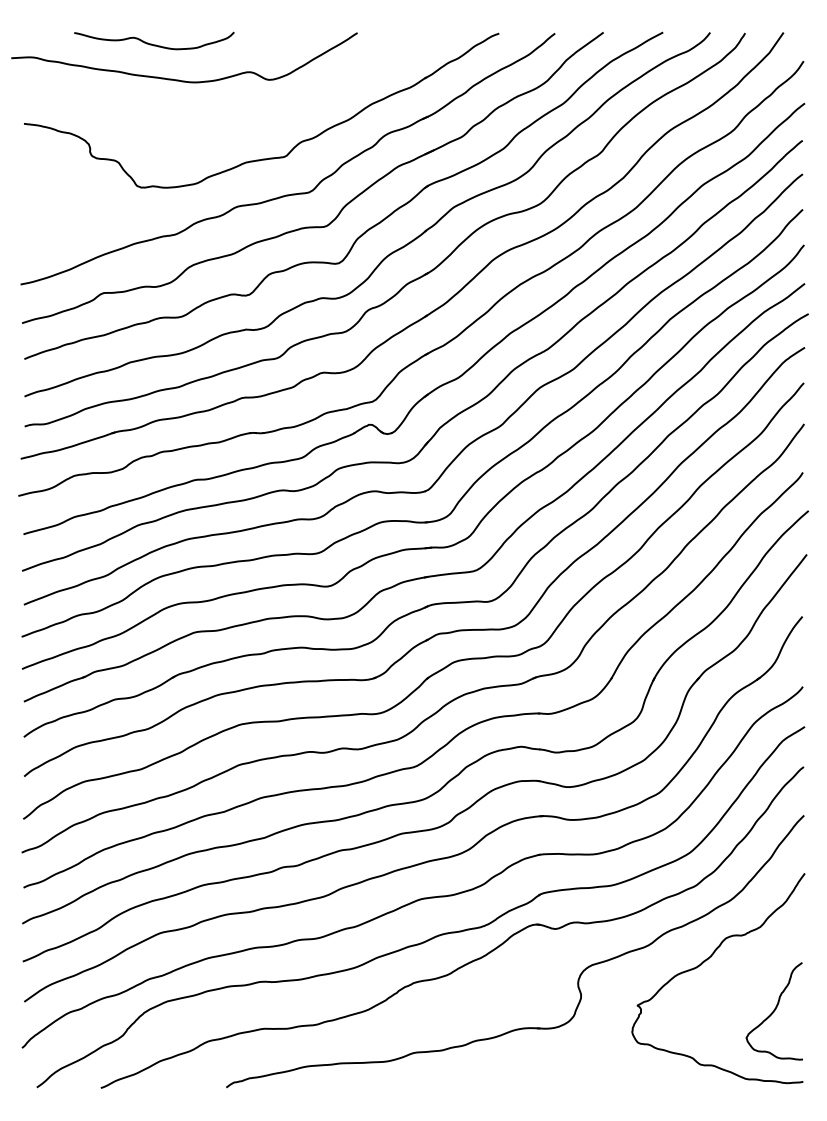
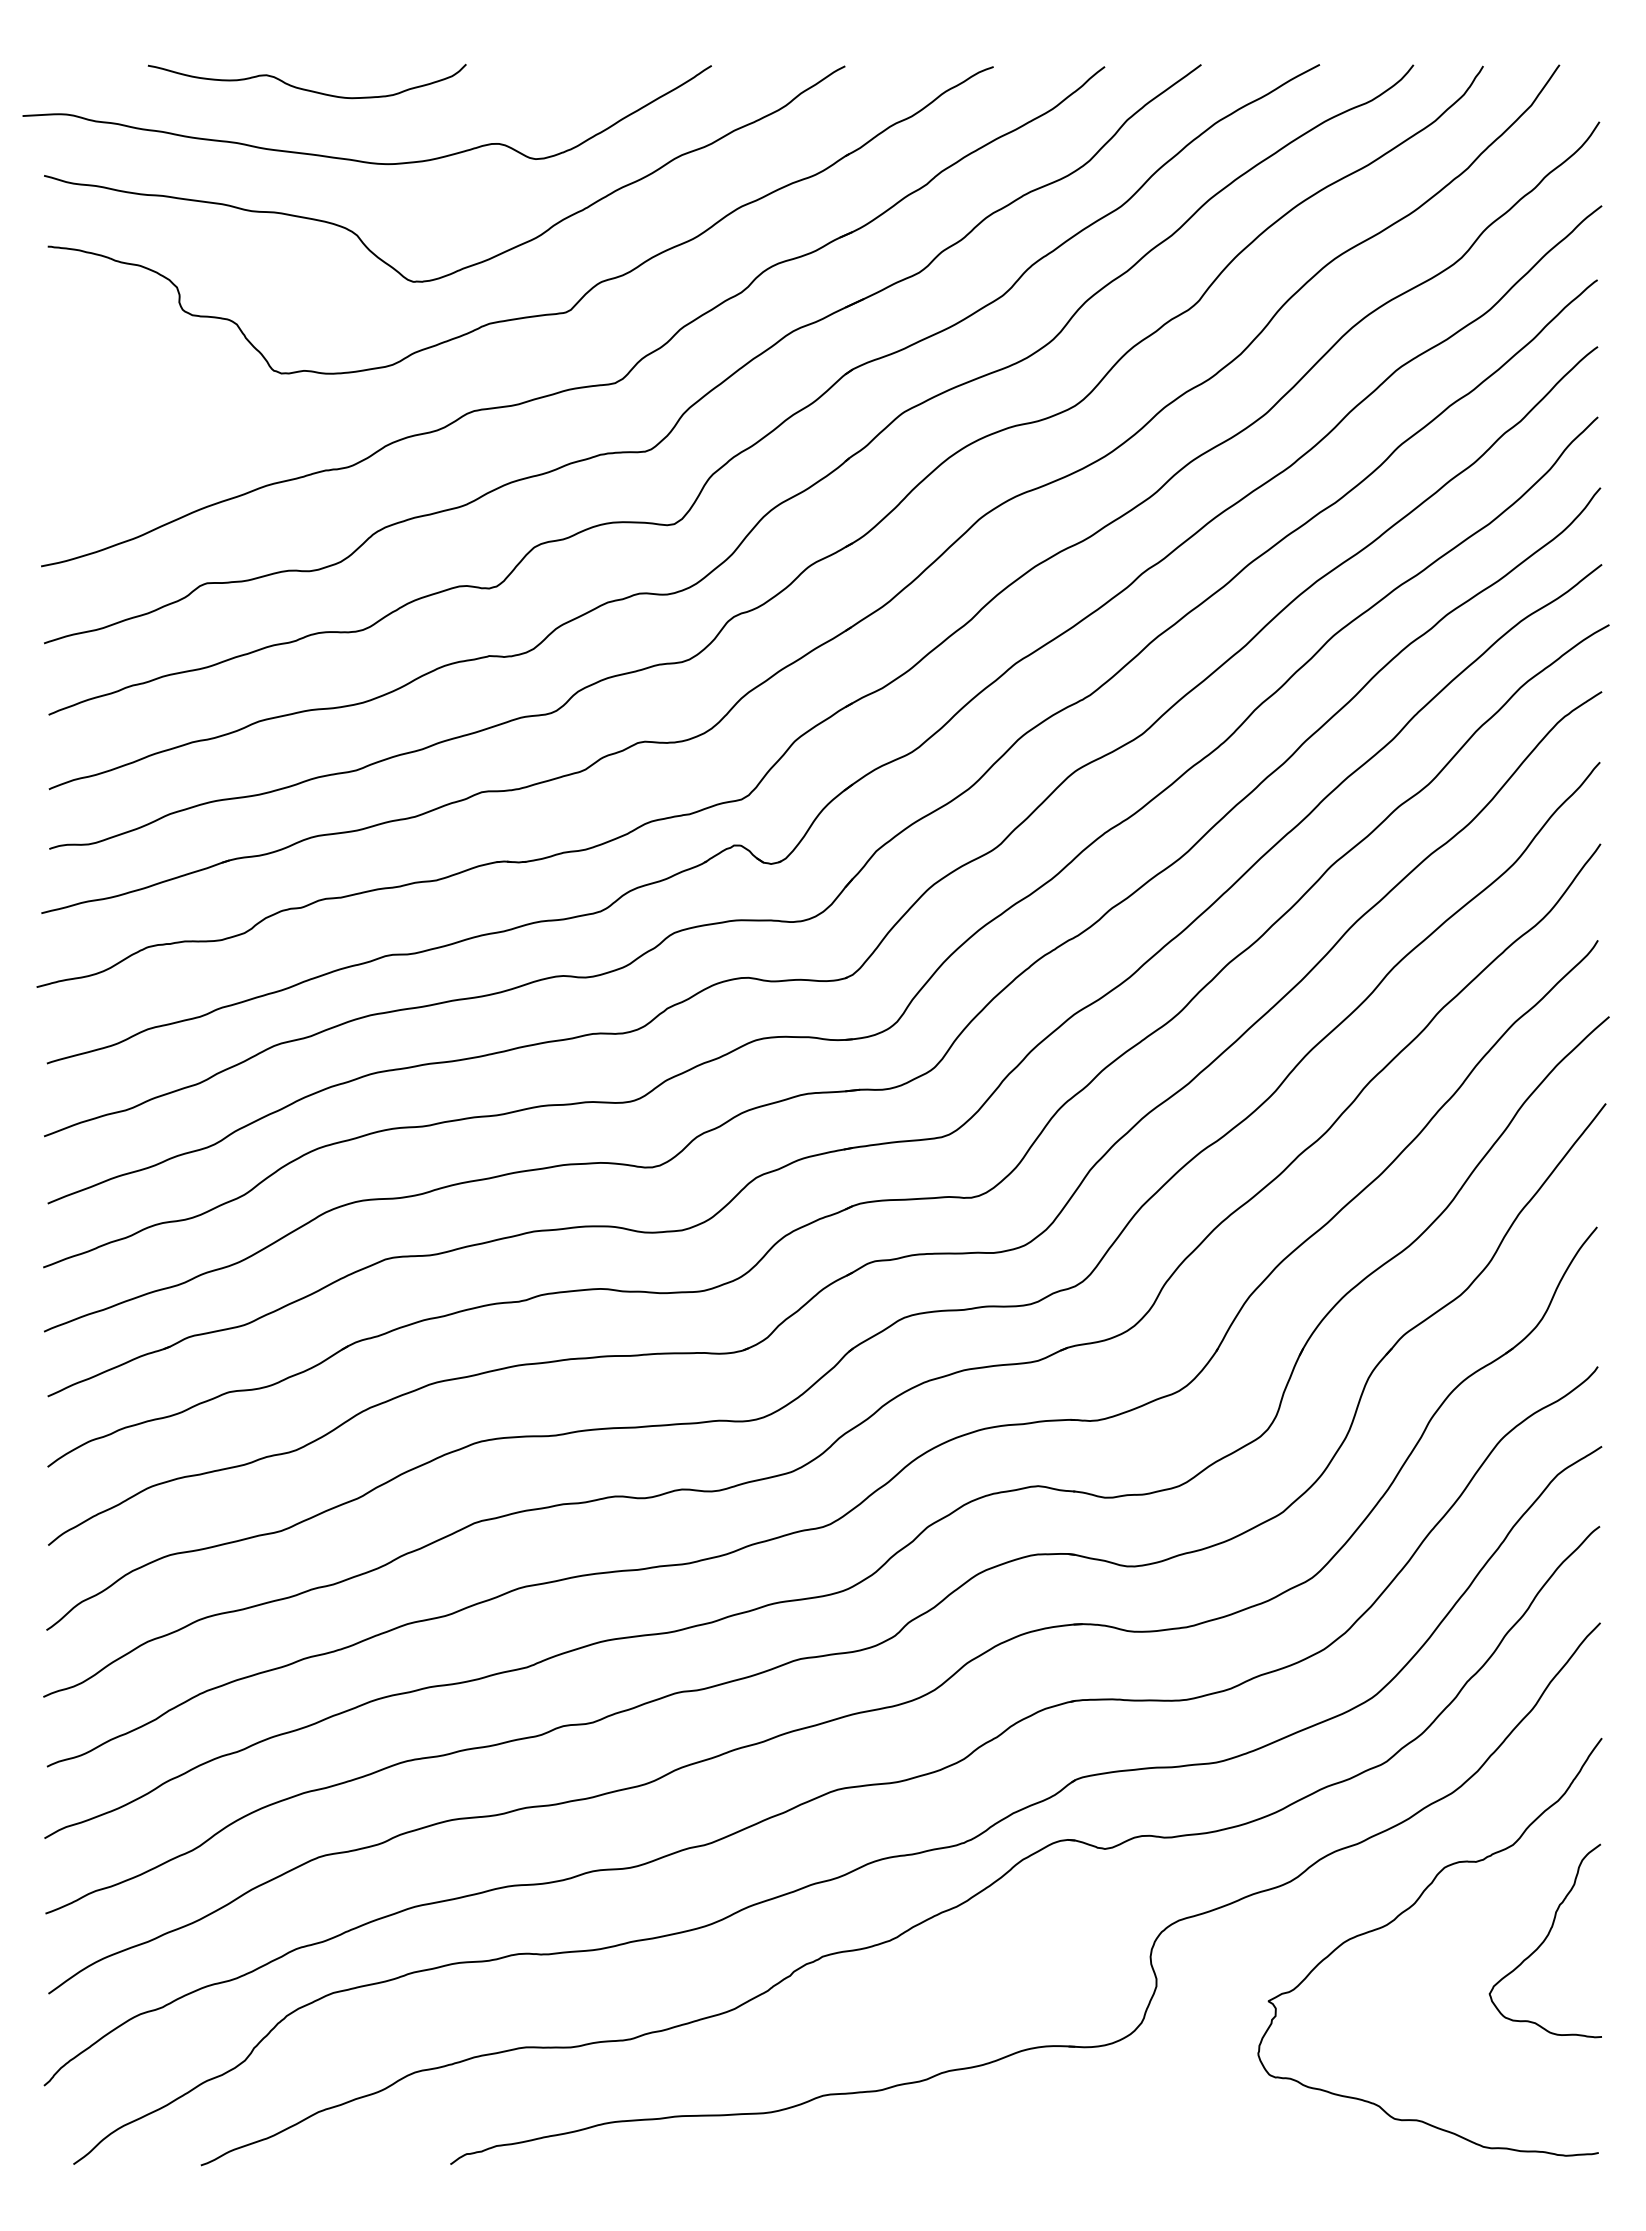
curve: (241, 130) -> (480, 259), added
curve: (773, 1011) -> (1543, 1941), moved

